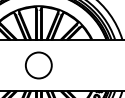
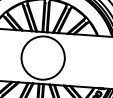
circle: (38, 65) -> (42, 58), size x1.67

